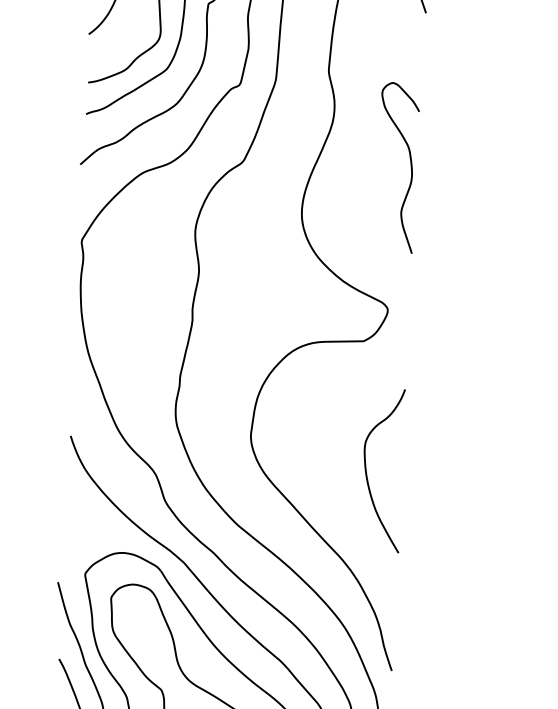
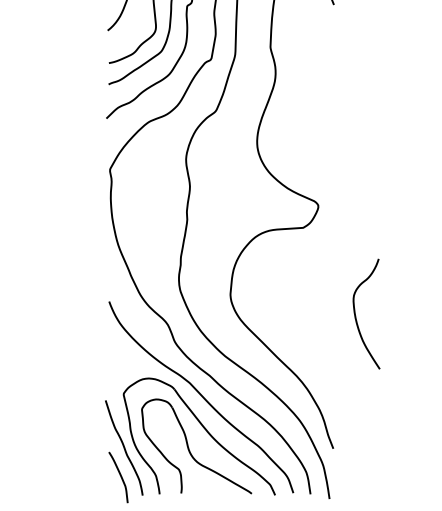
curve: (410, 167) -> (328, 109), removed
curve: (367, 471) -> (356, 315), moved

